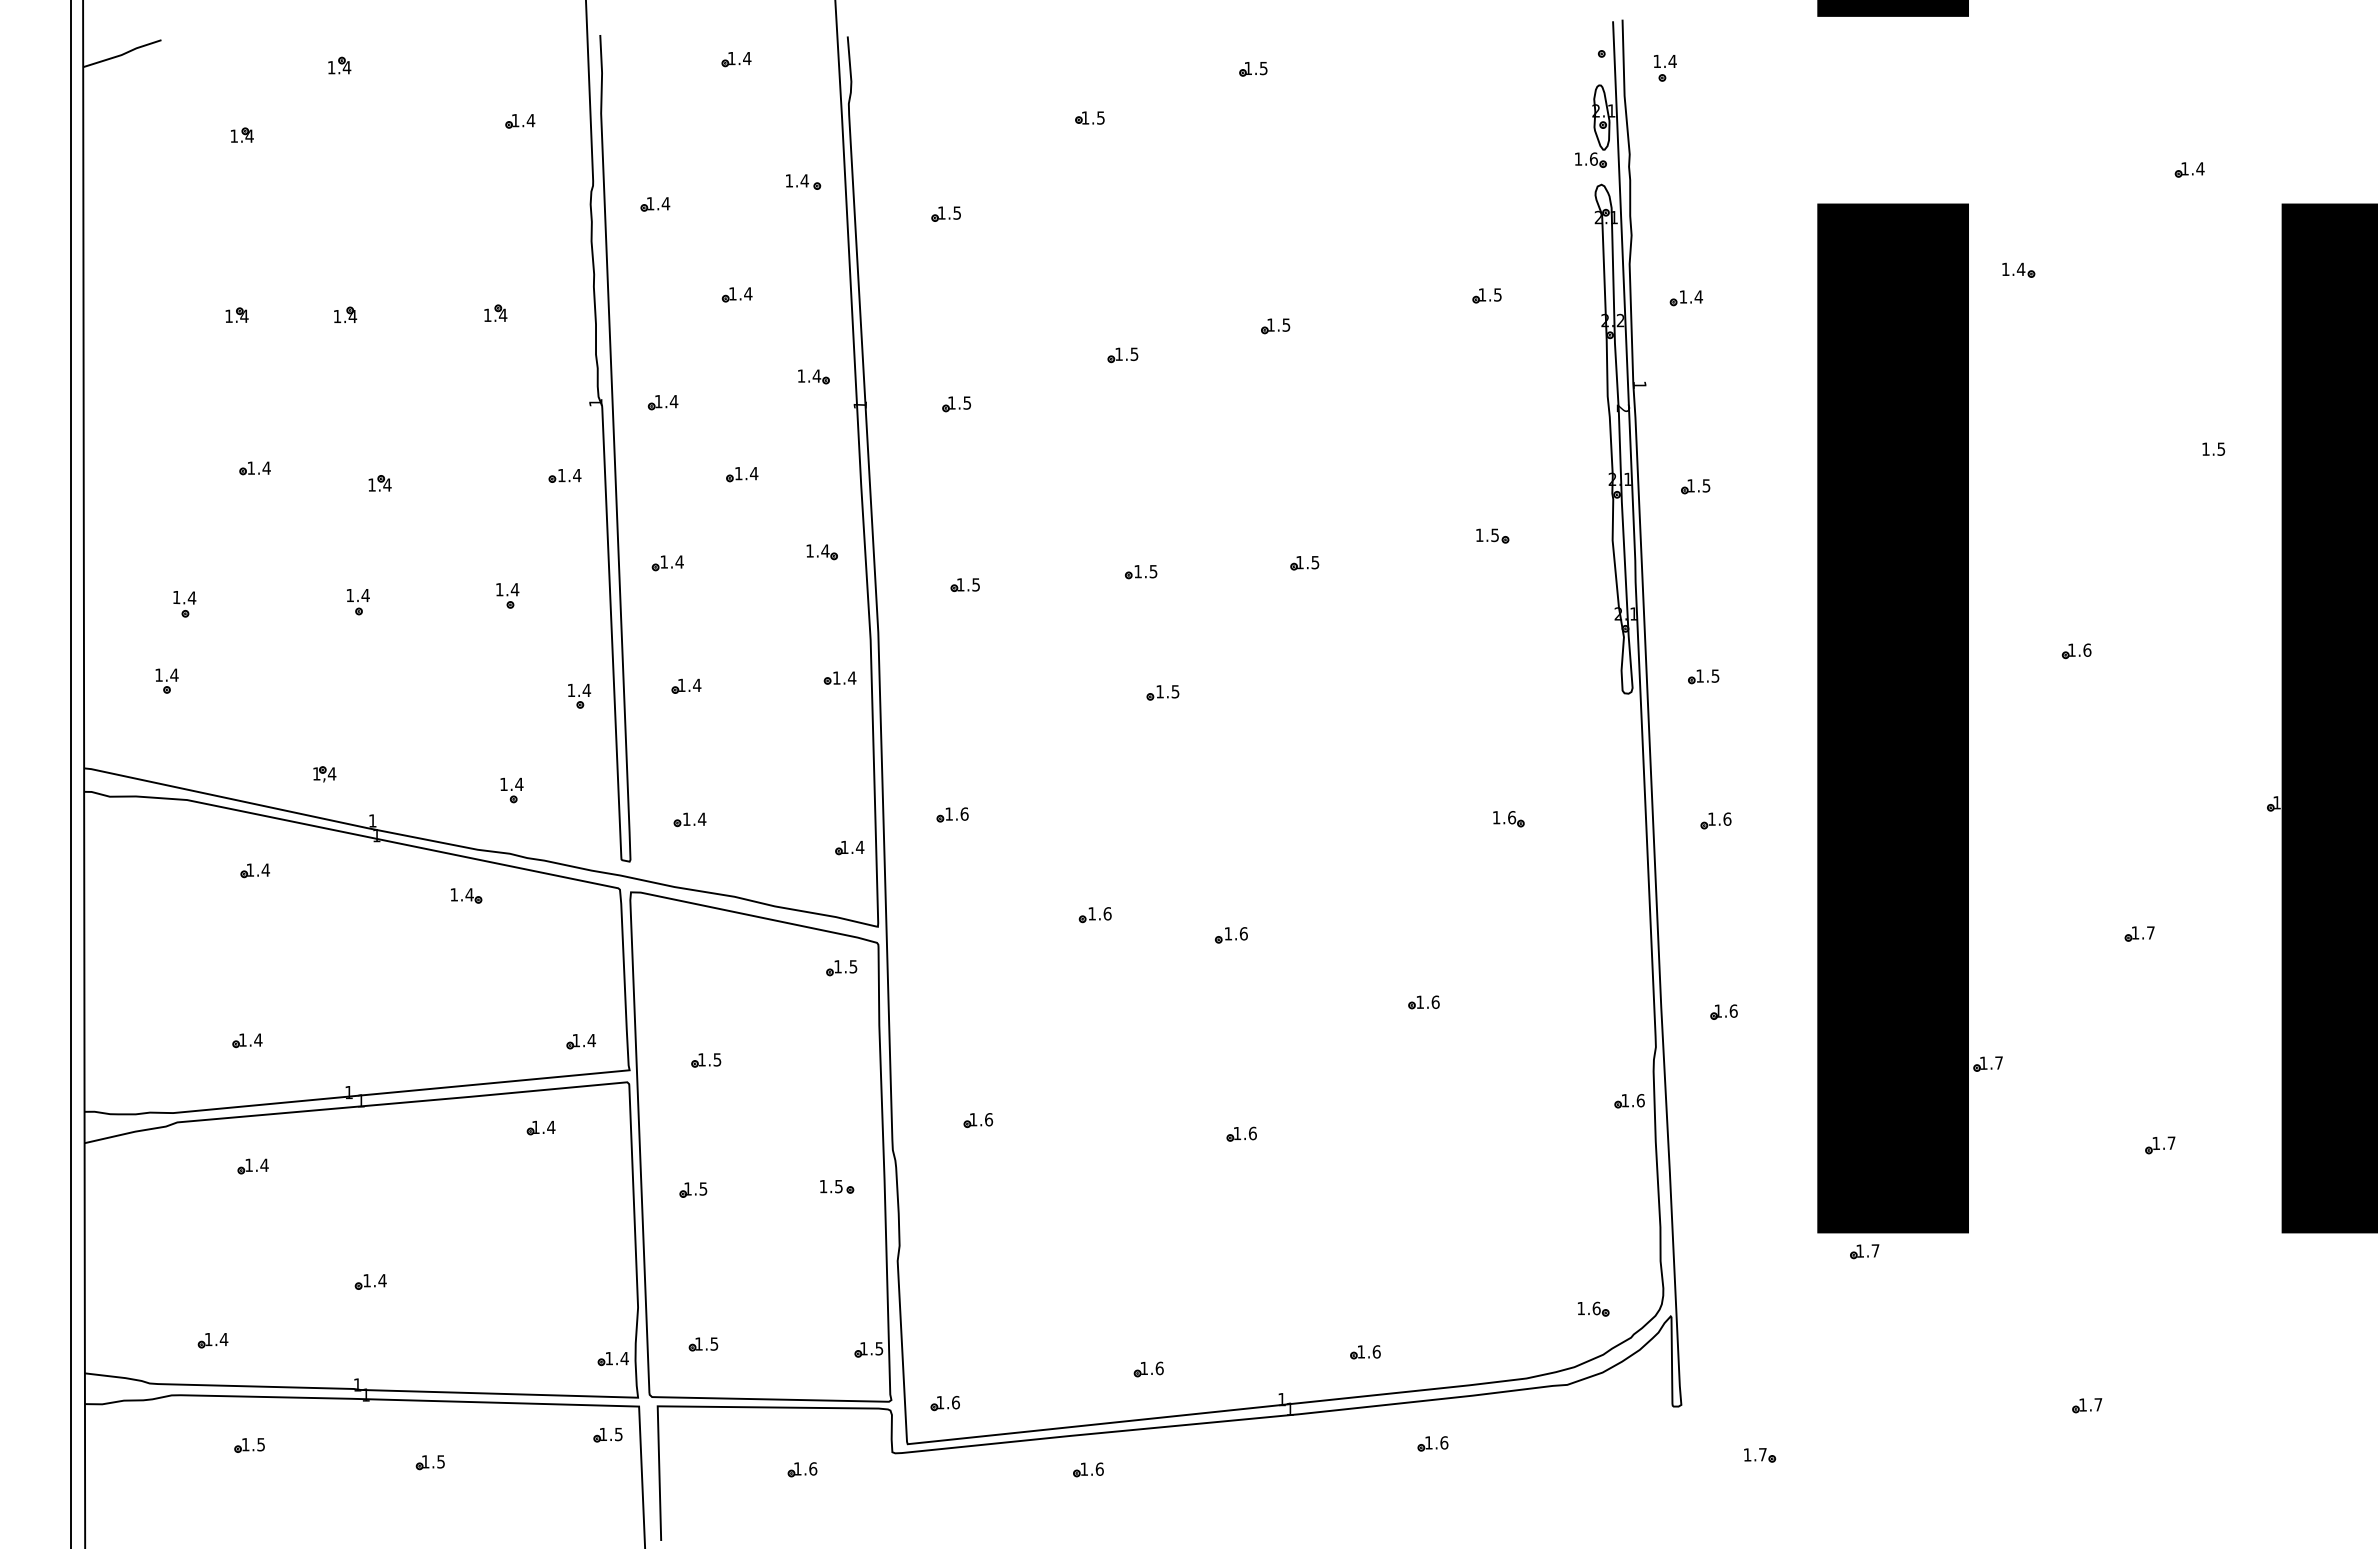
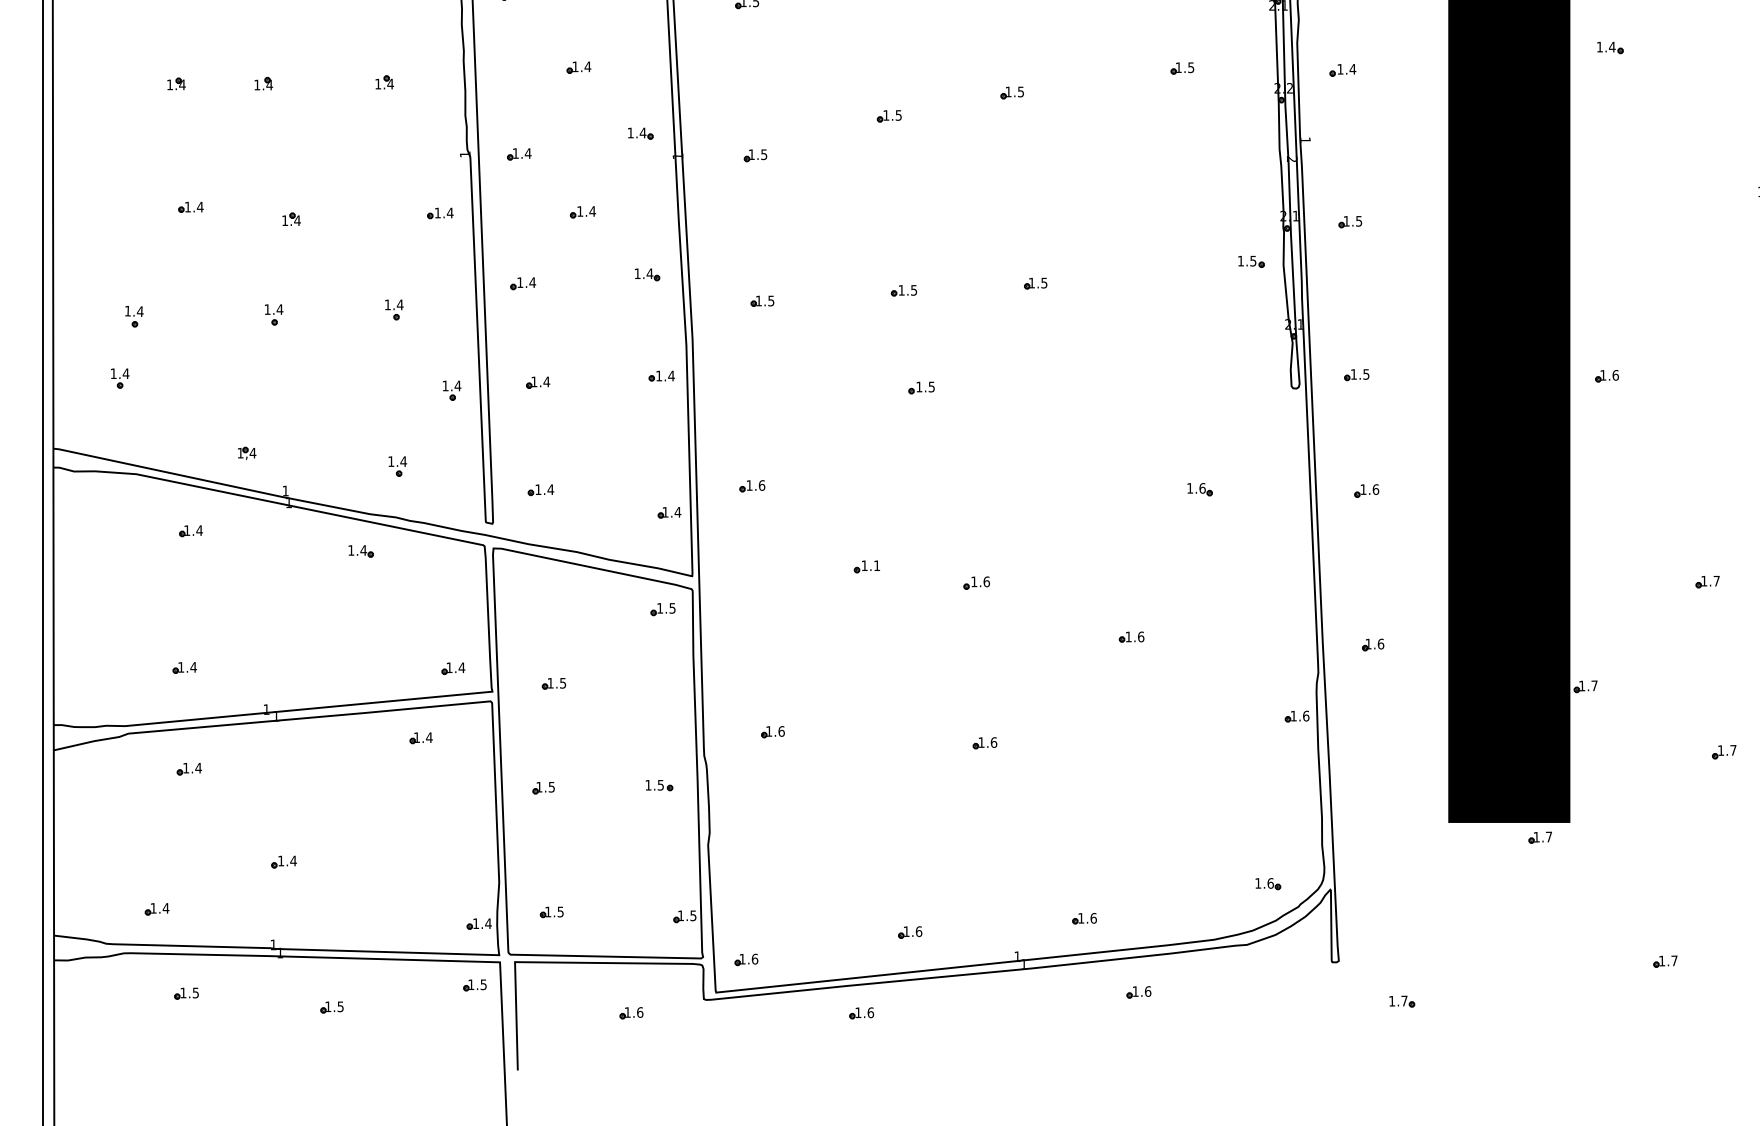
part: (1492, 535) -> (1251, 261), moved
part: (2076, 651) -> (1606, 376), moved
text: (1107, 913) -> (877, 565), 1.6 -> 1.1
part: (1864, 1251) -> (1540, 837), moved

